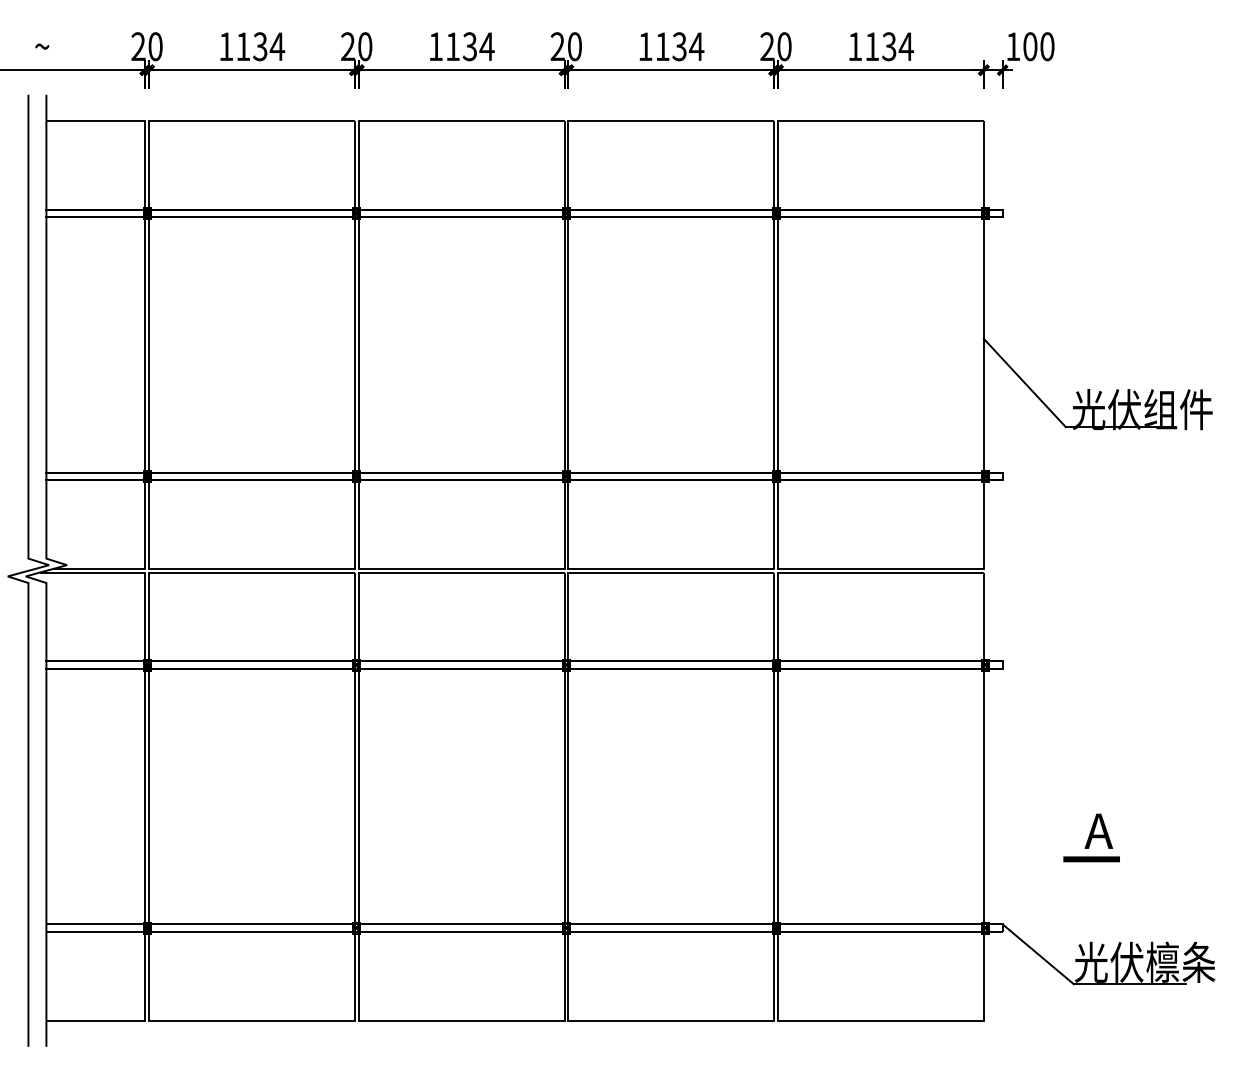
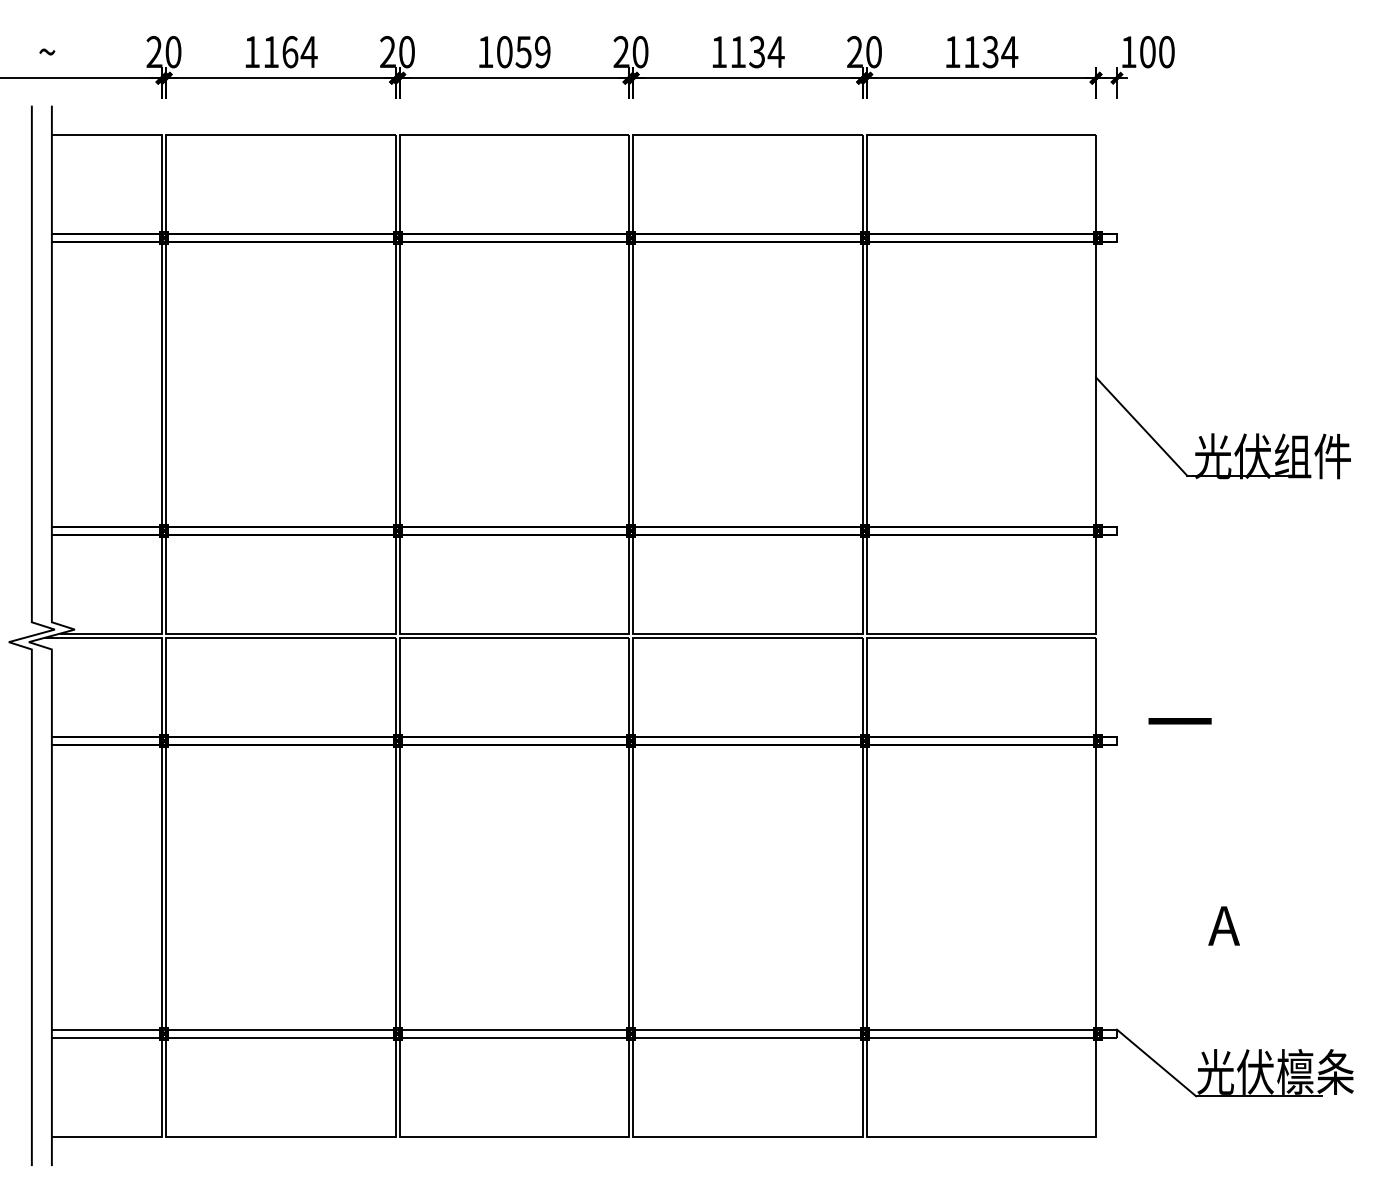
text: (260, 47) -> (290, 52), 1134 -> 1164
text: (470, 47) -> (524, 52), 1134 -> 1059
line: (1091, 859) -> (1179, 721), moved

